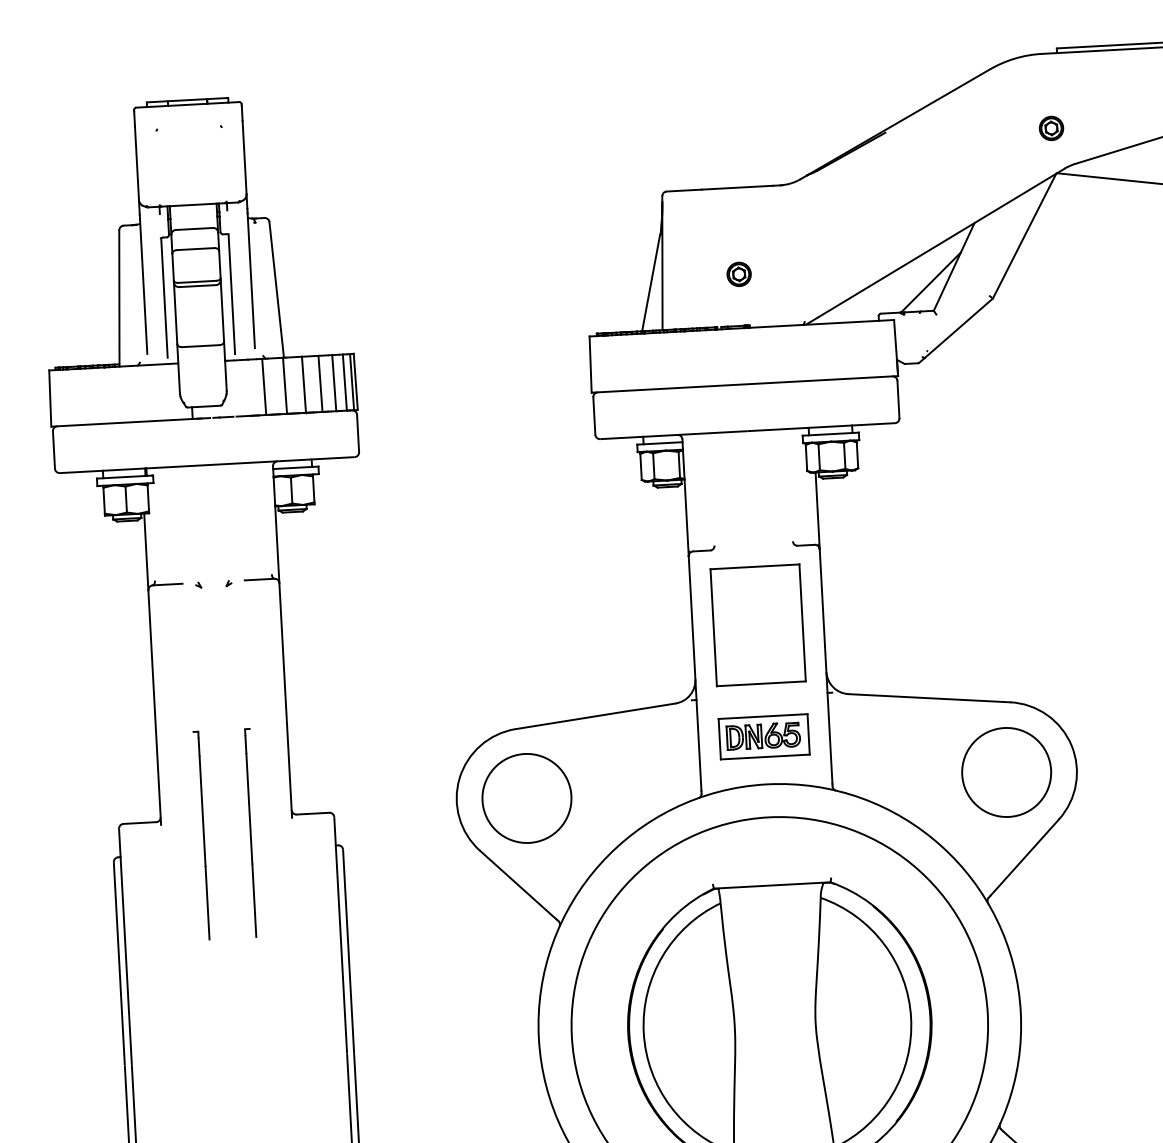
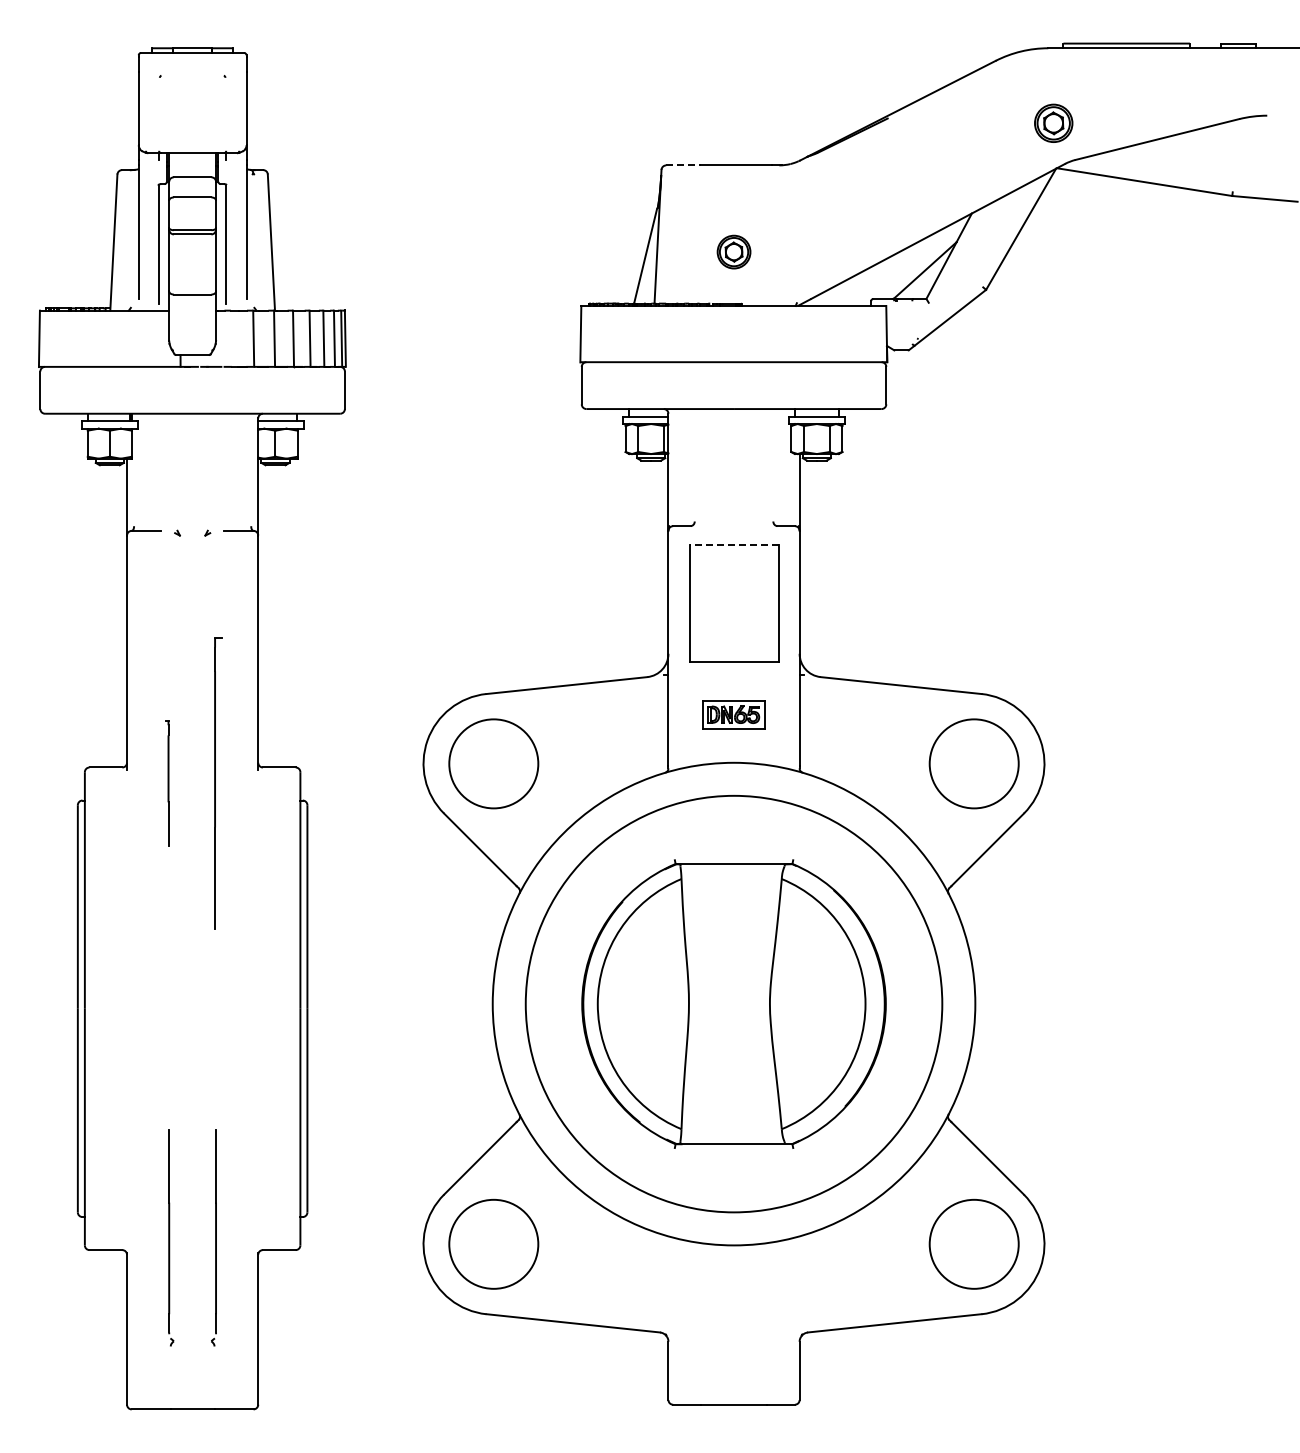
part: (1051, 127) -> (1053, 122), size x1.6
line: (685, 190) -> (684, 165), solid -> dashed
part: (738, 273) -> (733, 251), size x1.4
line: (755, 566) -> (734, 544), solid -> dashed
part: (764, 736) -> (734, 714), size x0.7
part: (253, 832) -> (218, 783), size x1.4
part: (202, 835) -> (167, 783), size x0.6

